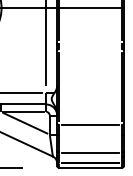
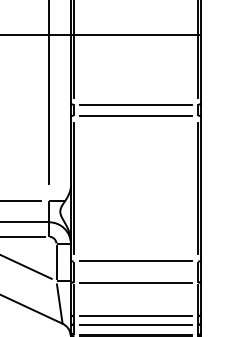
line: (90, 43) -> (135, 103), added
line: (90, 49) -> (135, 115), added
line: (90, 135) -> (135, 282), added
line: (90, 157) -> (135, 325), added

